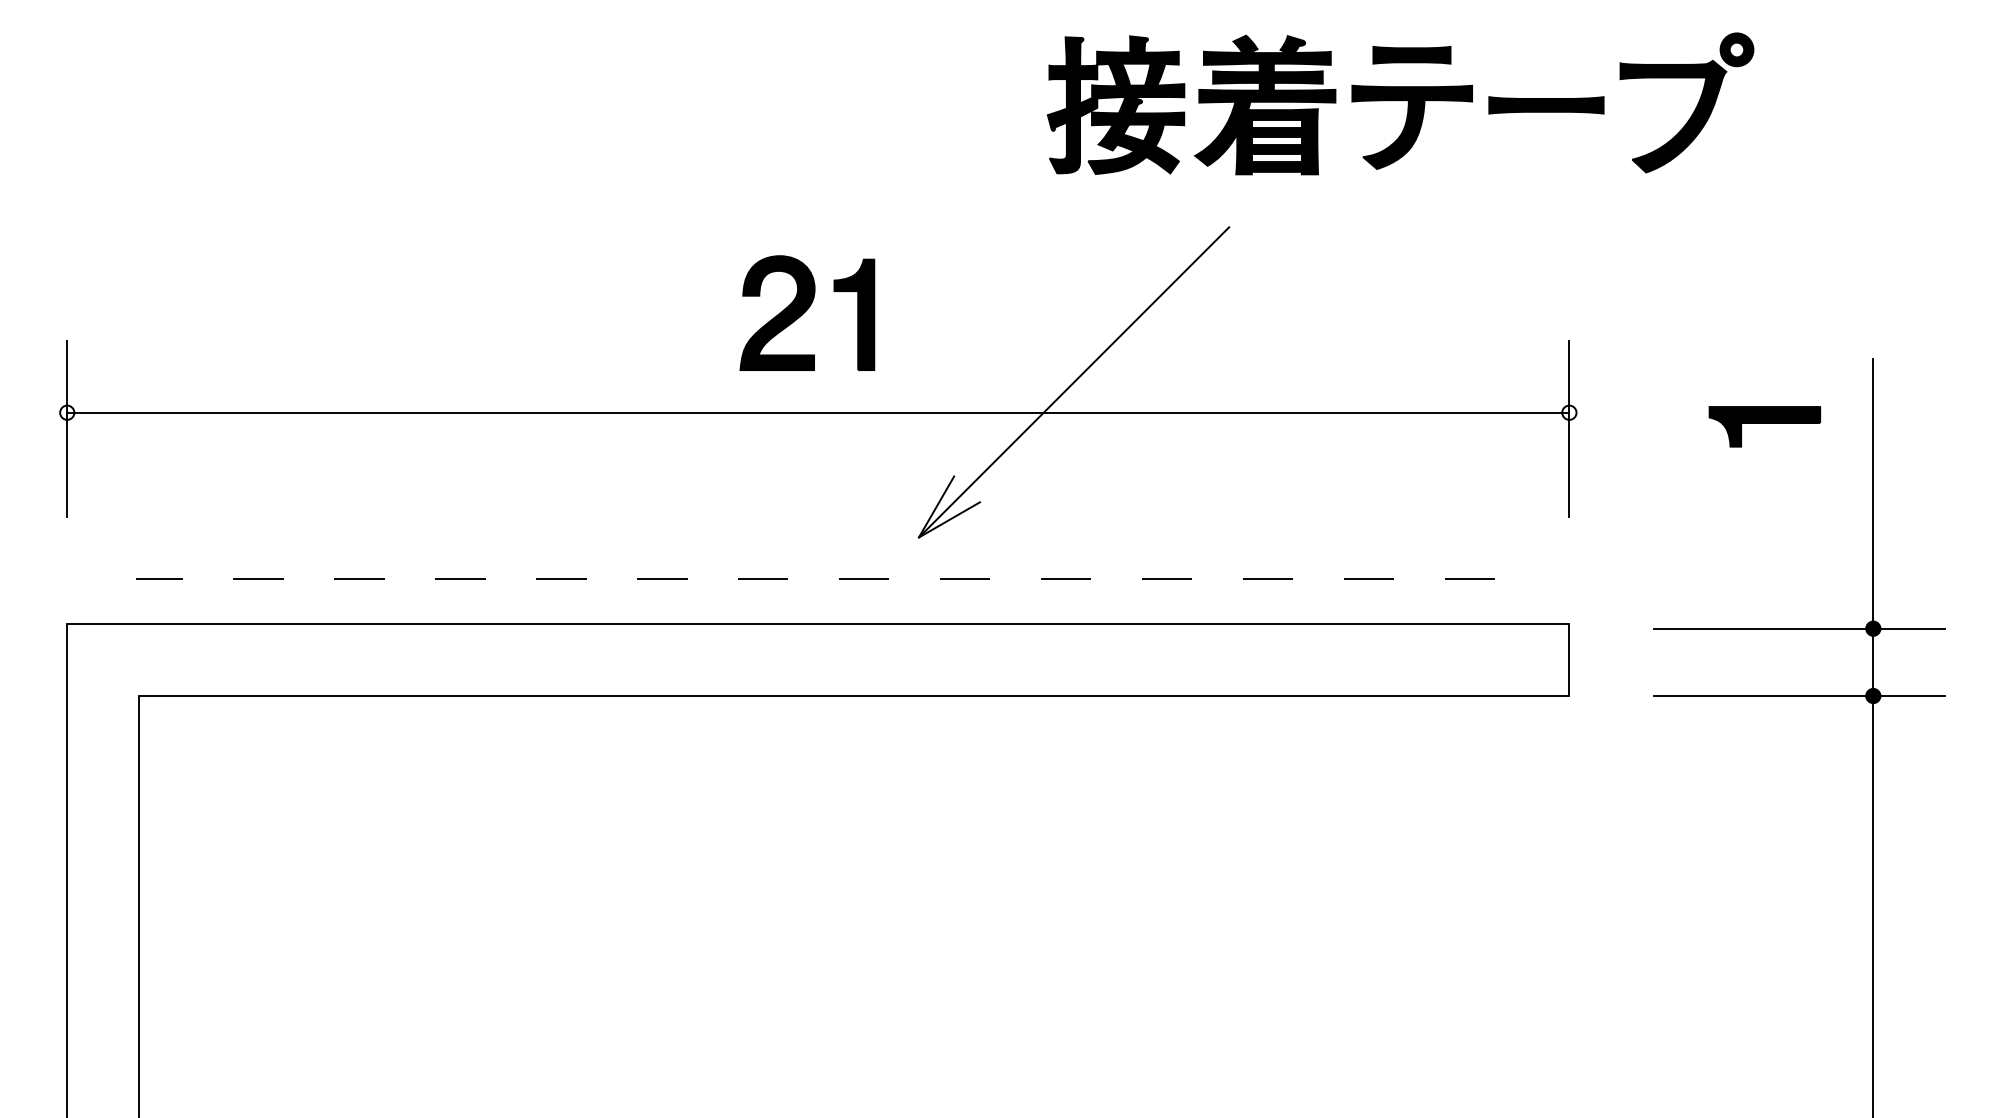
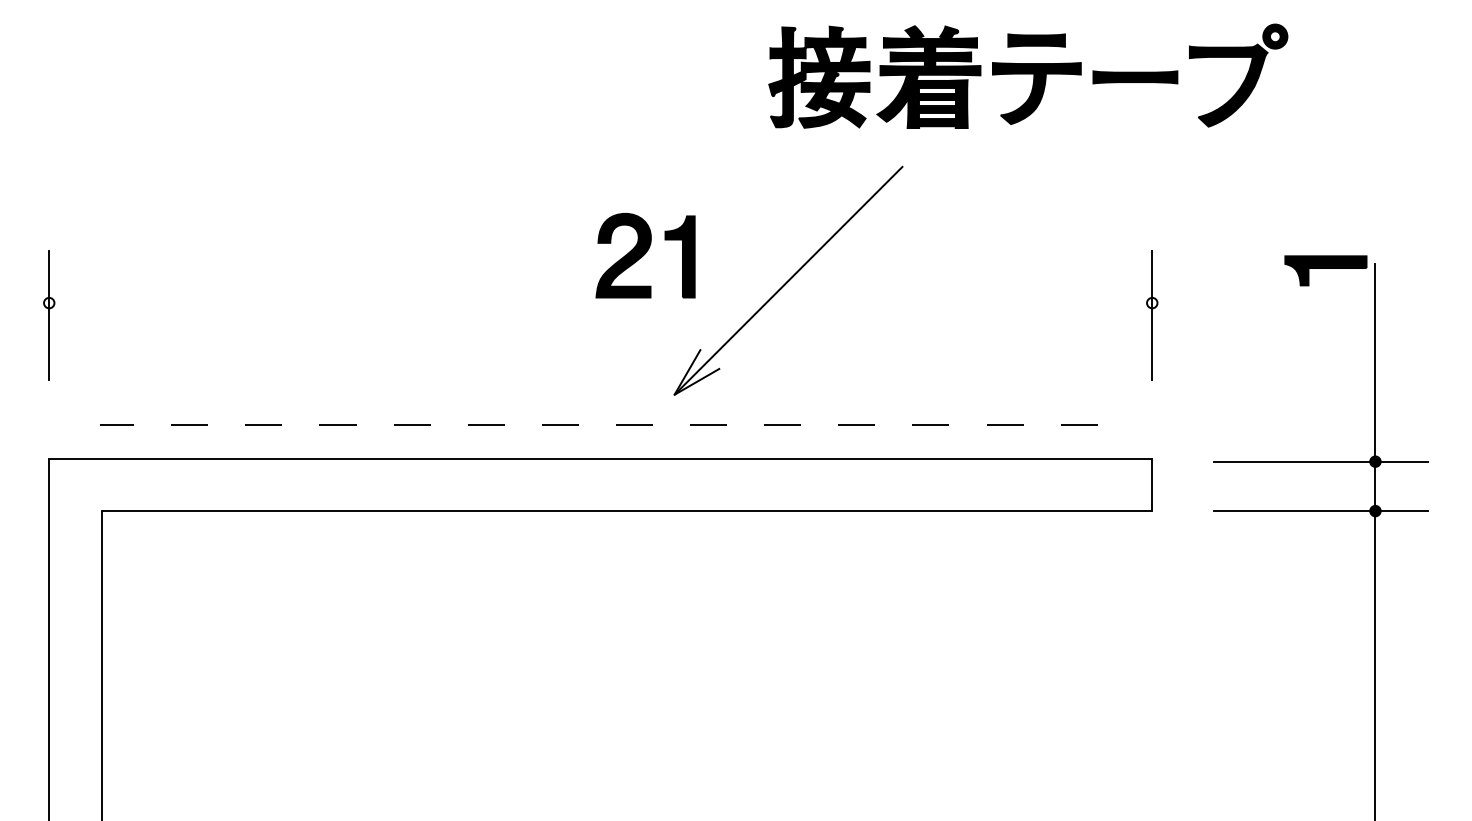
part: (807, 312) -> (645, 255), moved
line: (818, 412) -> (600, 302), removed
part: (1764, 426) -> (1325, 270), moved

